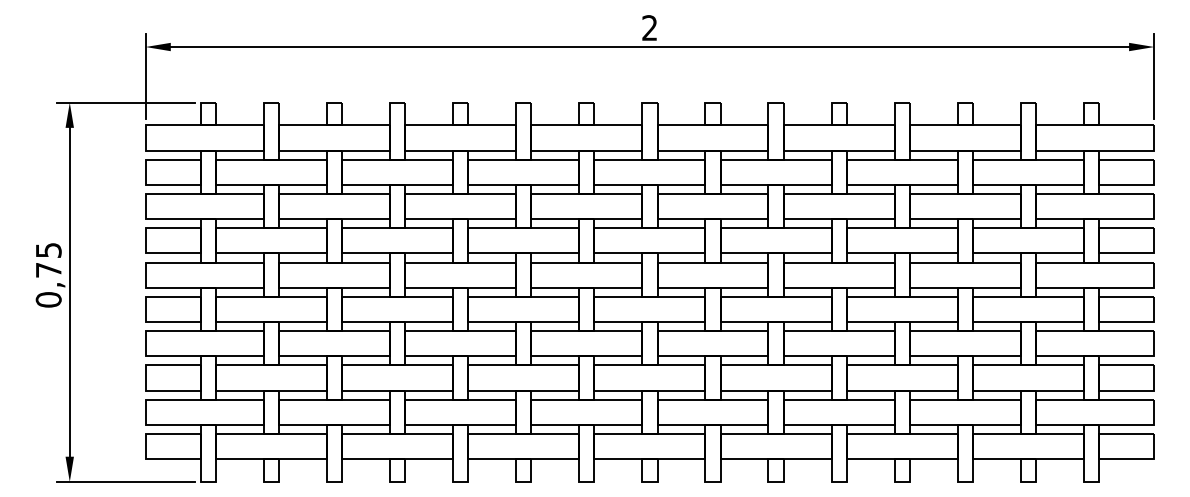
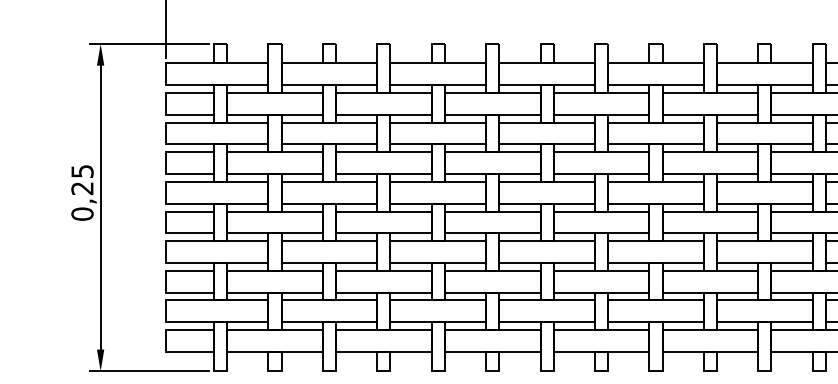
text: (48, 270) -> (82, 188), 0,75 -> 0,25

